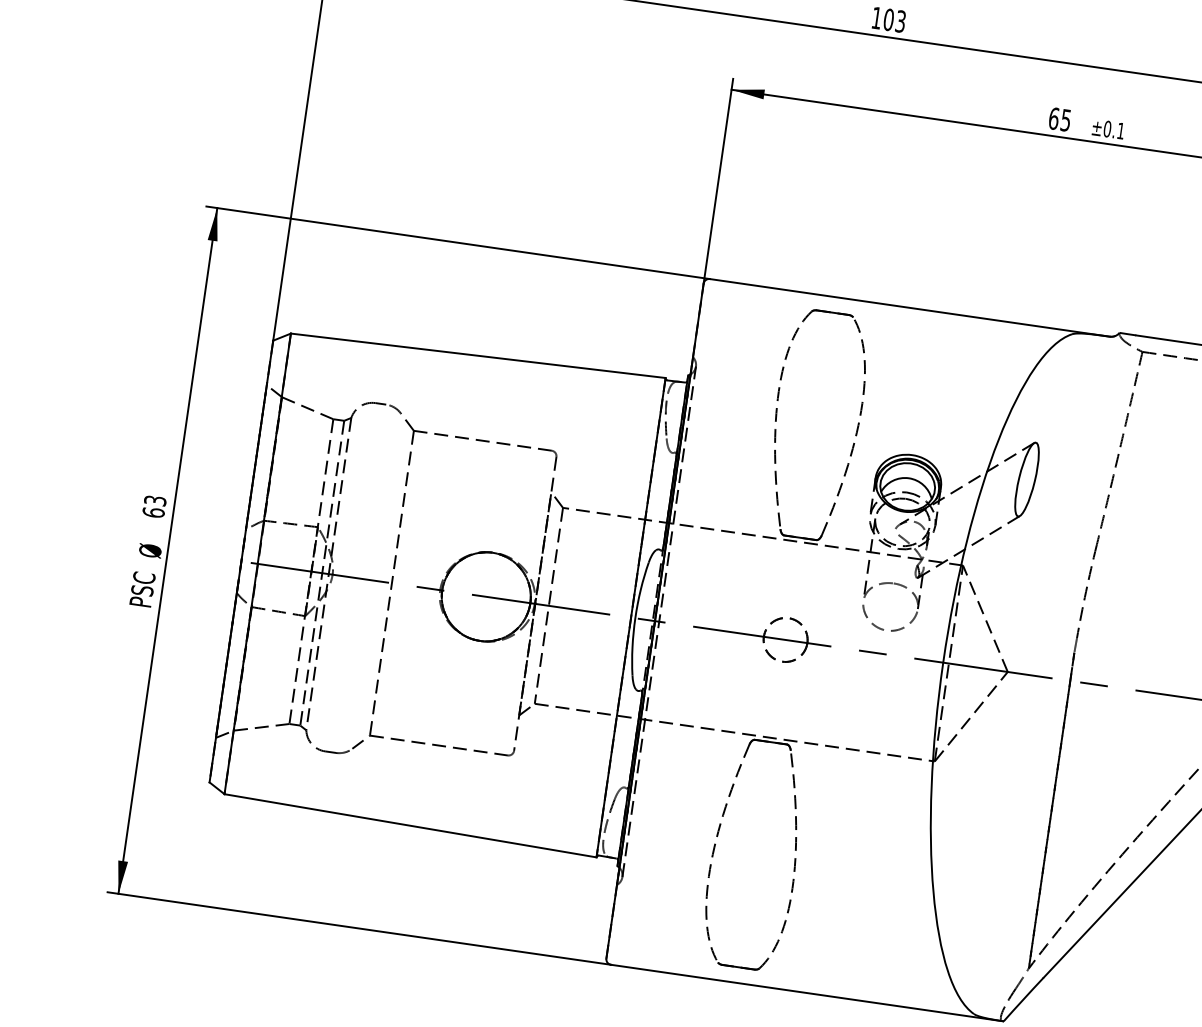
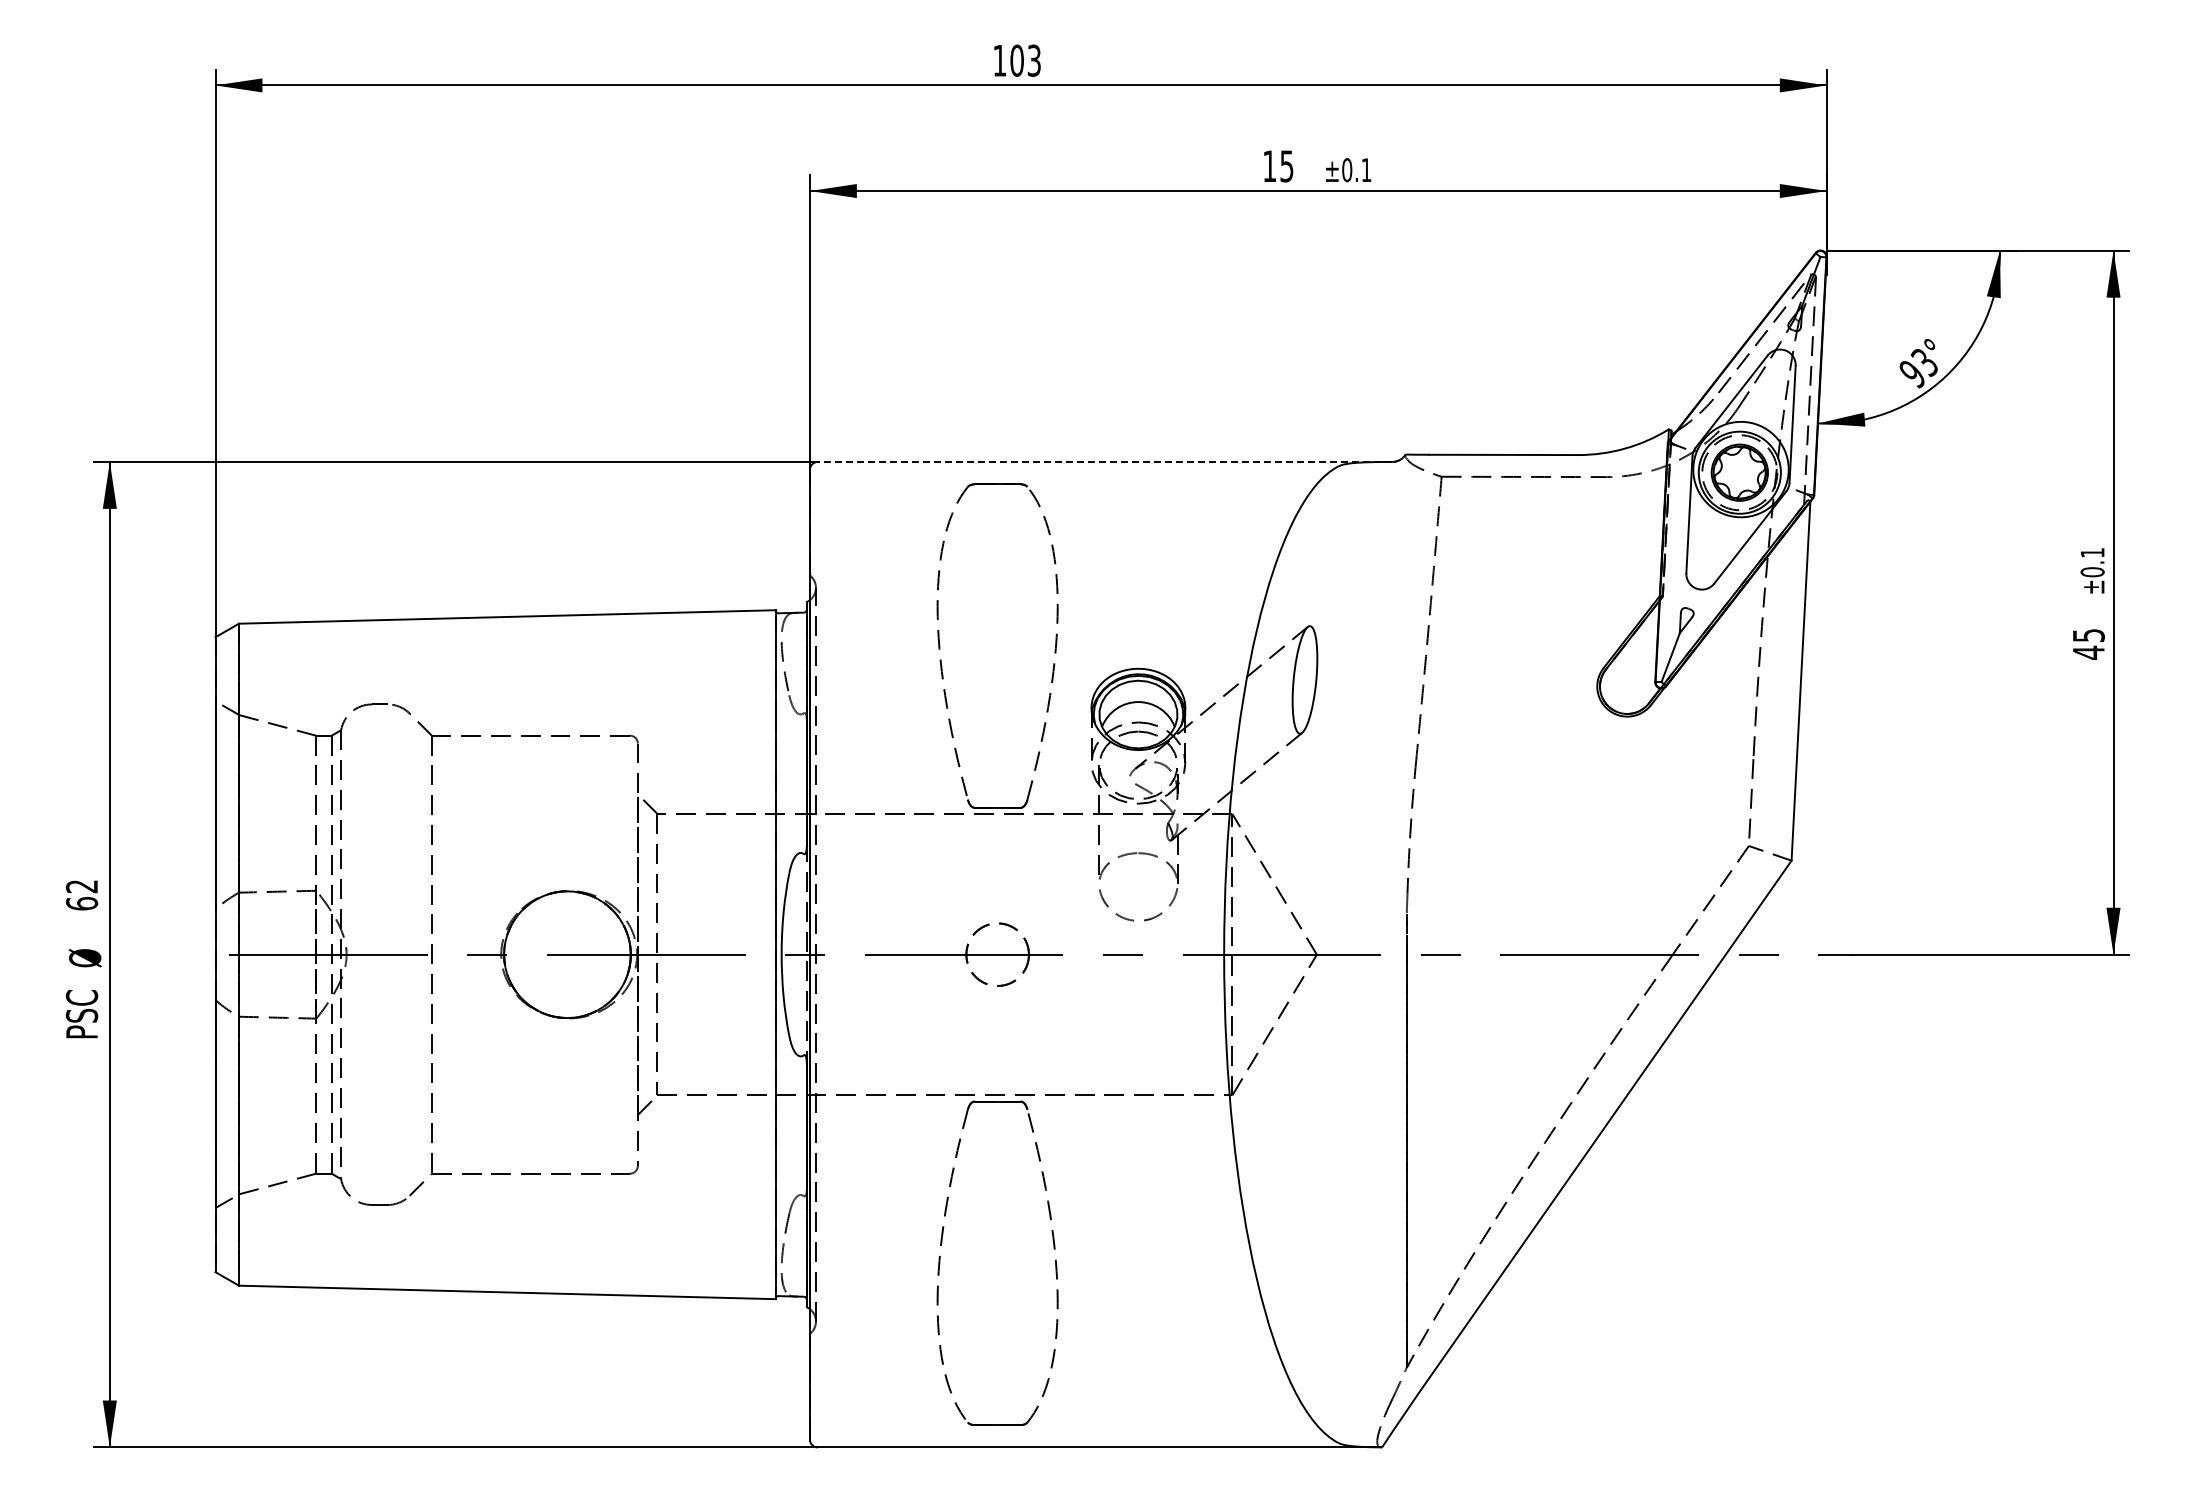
text: (1053, 118) -> (1269, 166), 65 -> 15
line: (909, 307) -> (1104, 461), solid -> dashed
text: (155, 500) -> (82, 886), 63 -> 62

